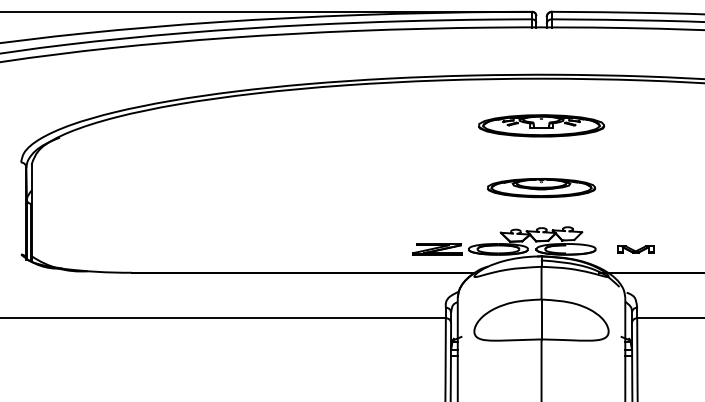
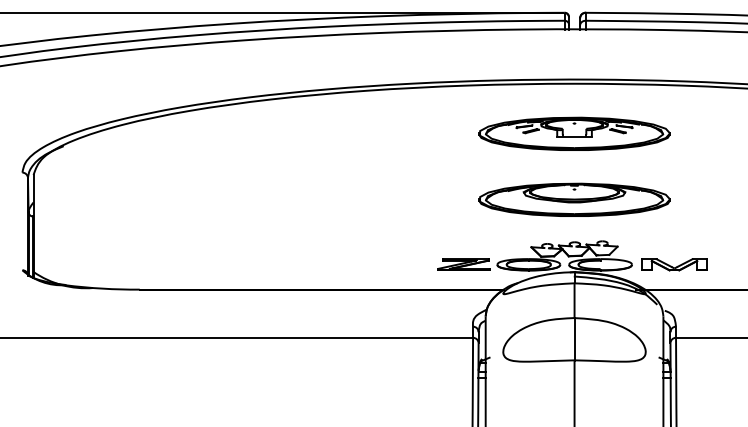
part: (541, 125) -> (574, 133), size x1.43
part: (541, 187) -> (574, 199), size x1.67
part: (635, 249) -> (674, 264), size x1.67

